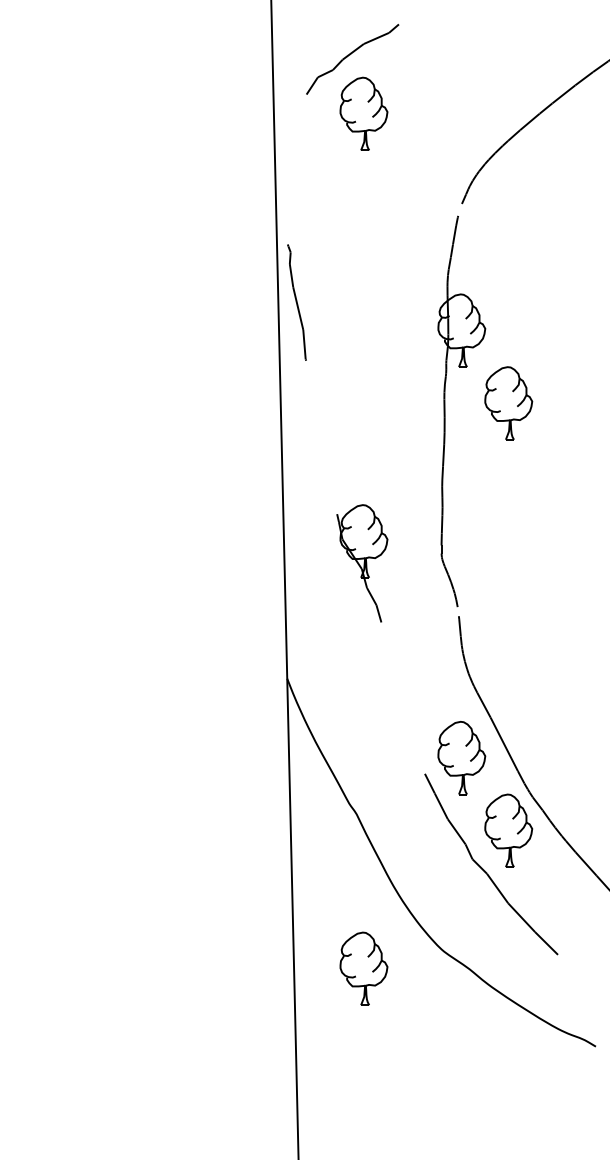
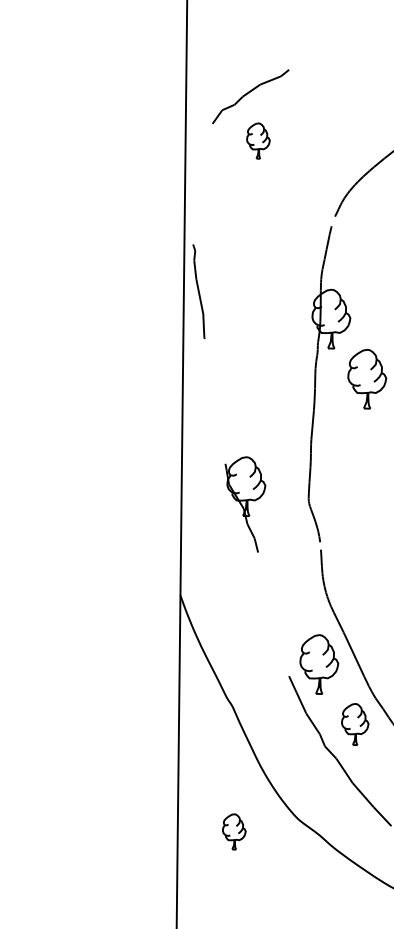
part: (363, 113) -> (258, 140), size x0.6
part: (508, 830) -> (354, 724), size x0.7
part: (363, 968) -> (233, 831), size x0.6

